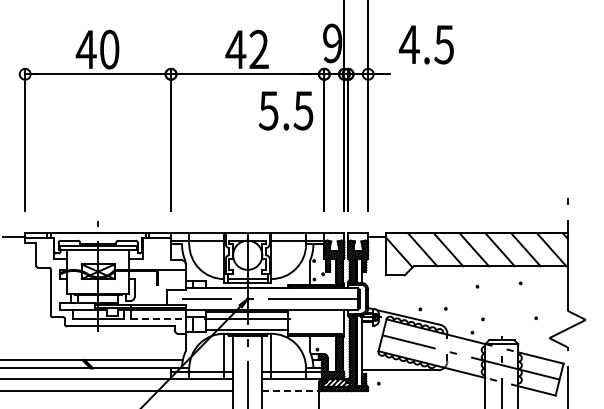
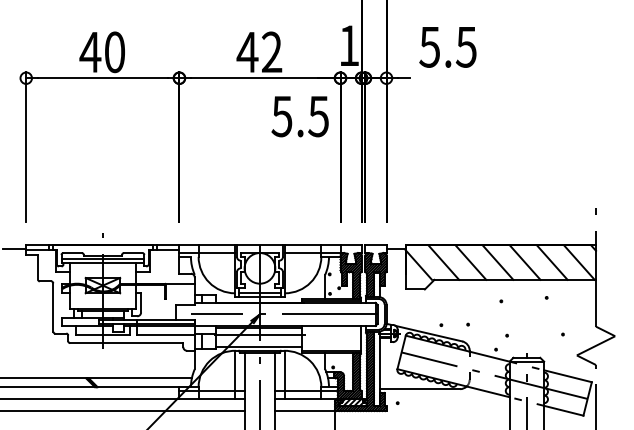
text: (332, 43) -> (349, 45), 9 -> 1
text: (408, 44) -> (428, 46), 4.5 -> 5.5
line: (158, 319) -> (166, 335), dashed -> solid
line: (290, 391) -> (304, 411), dashed -> solid

